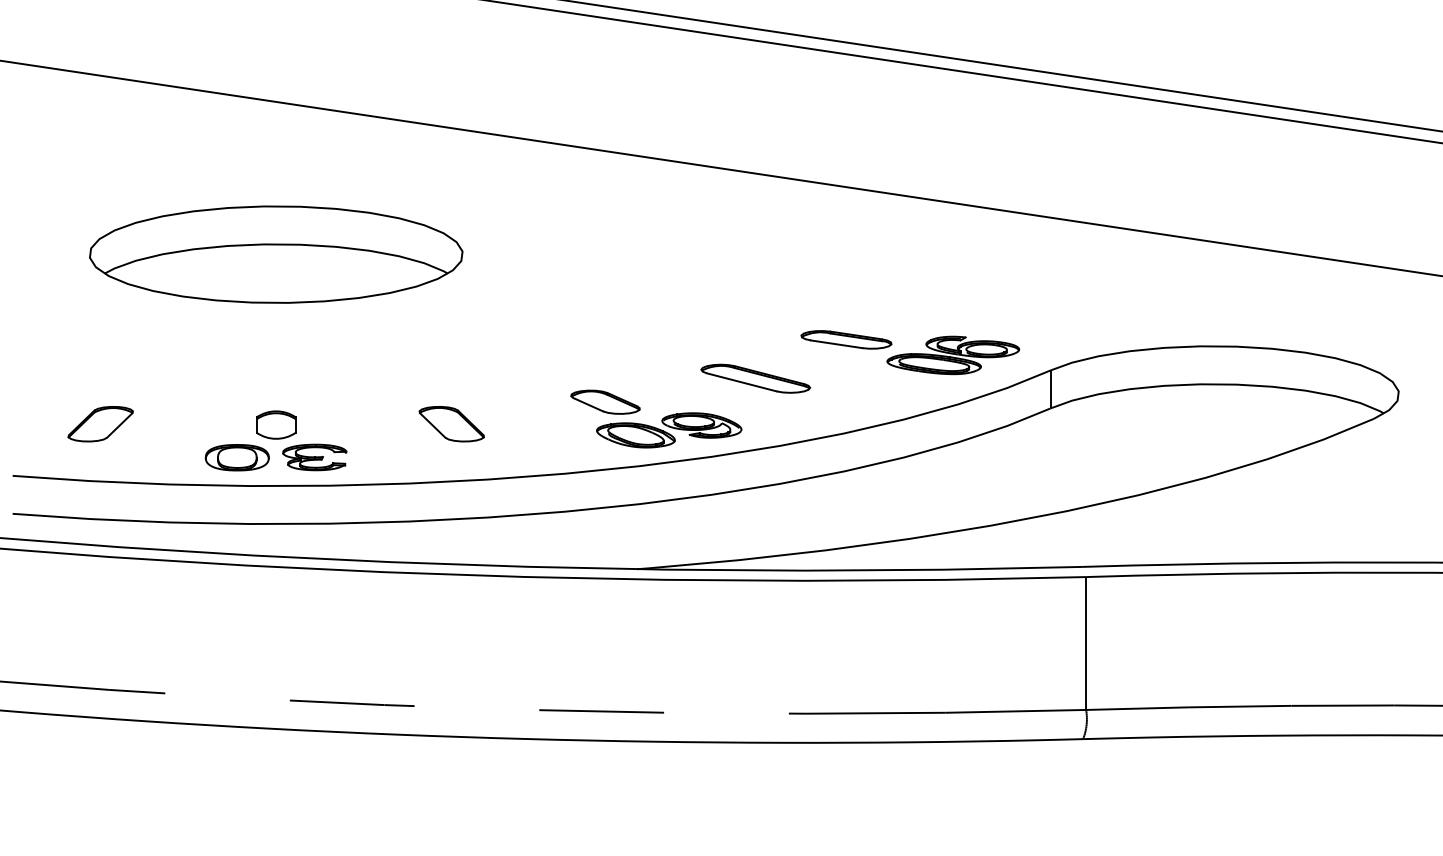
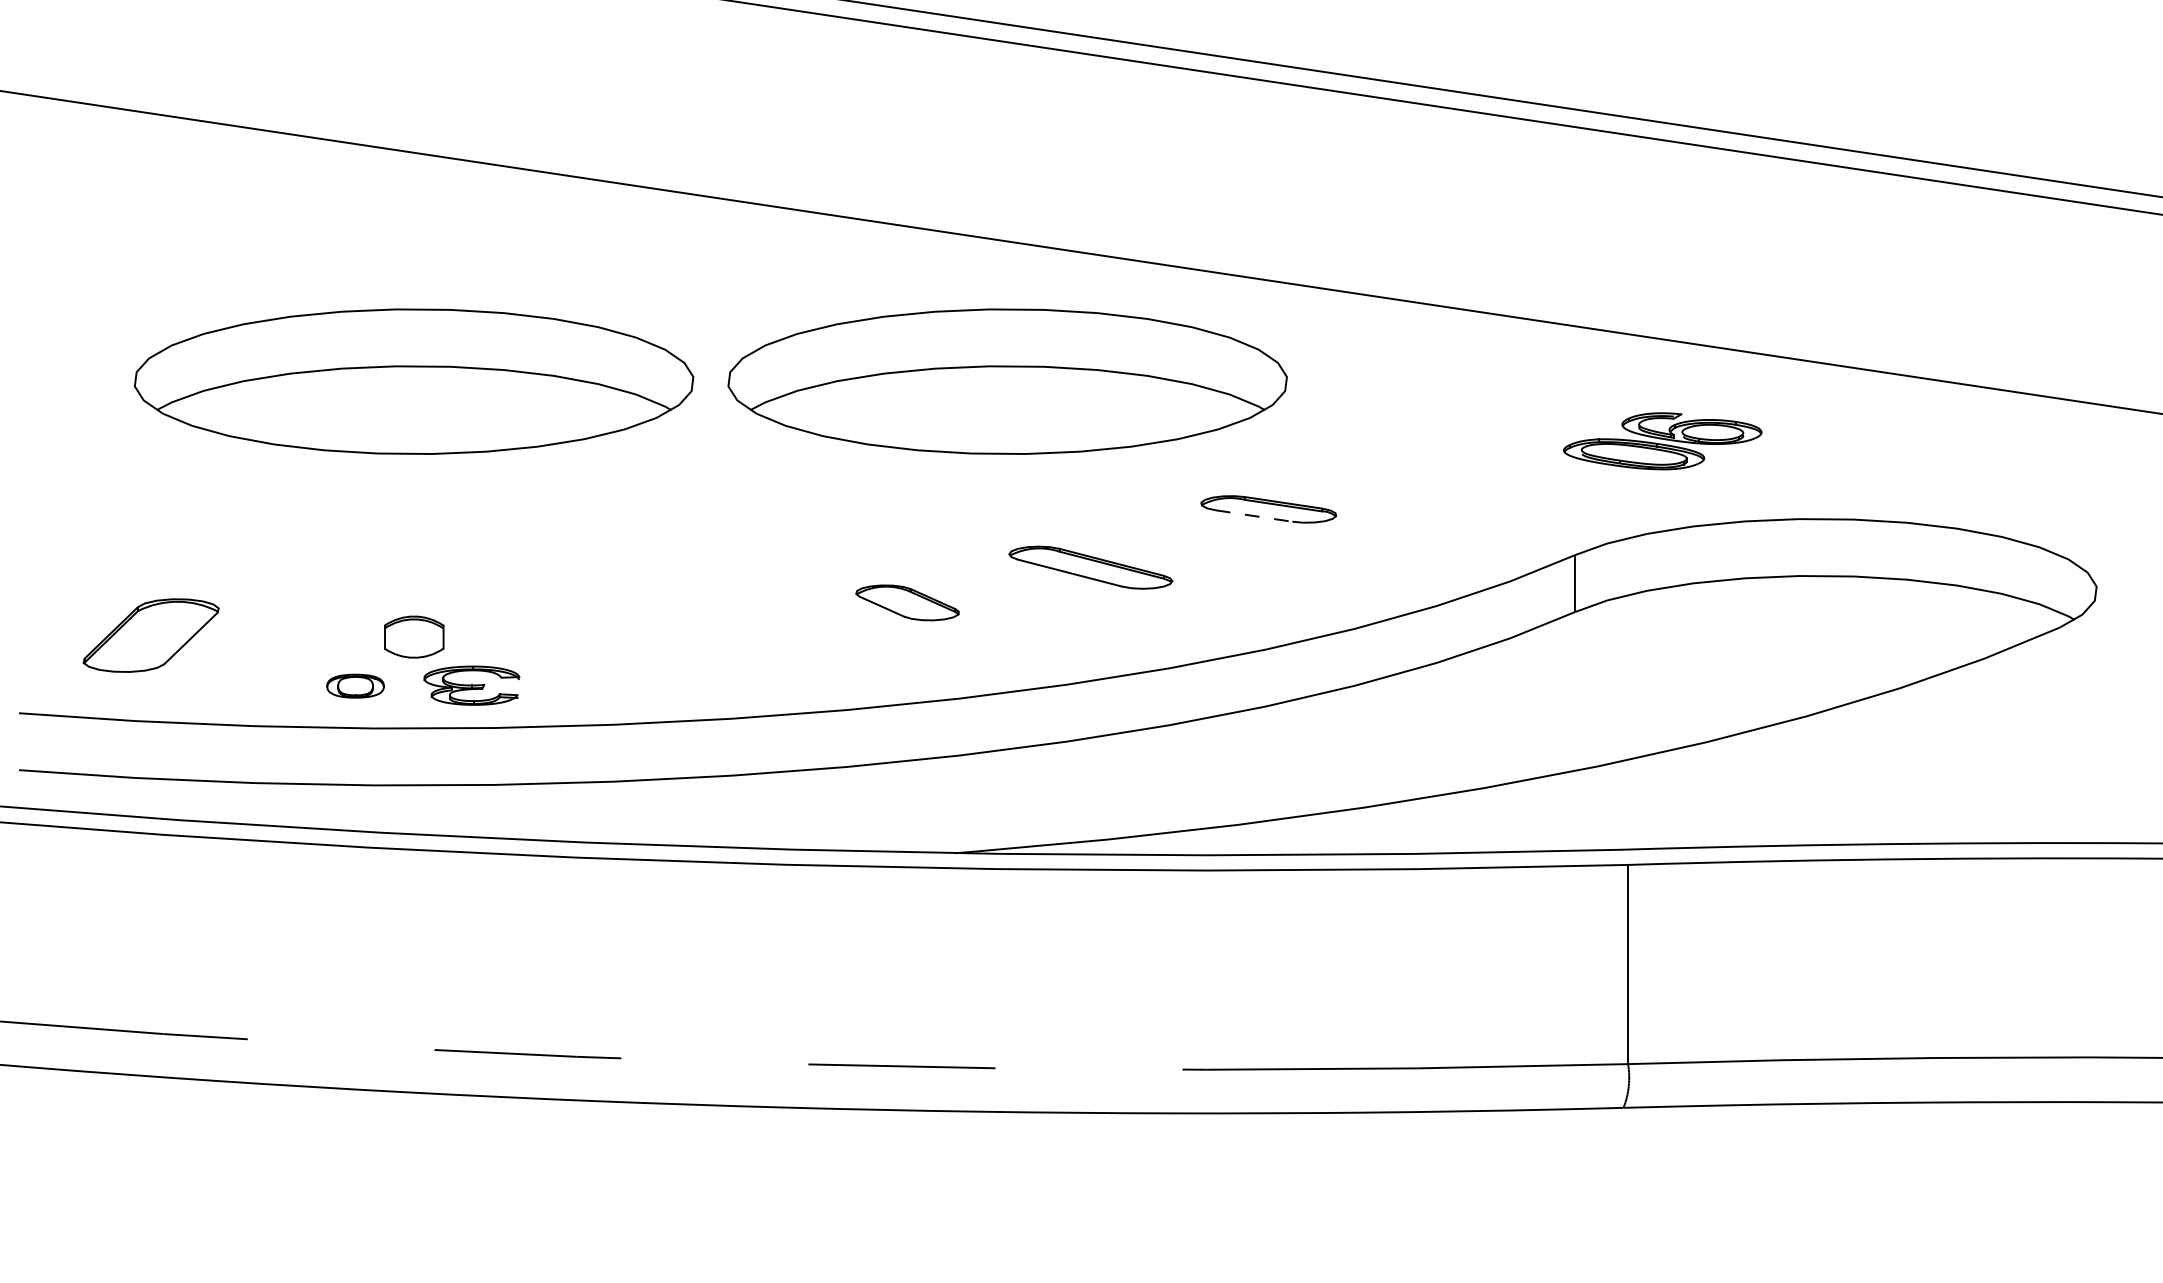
part: (672, 254) -> (1008, 381), added
line: (836, 344) -> (1253, 516), solid -> dashed
part: (953, 355) -> (1663, 441), moved
part: (755, 378) -> (1090, 567), moved
part: (100, 424) -> (150, 636), size x1.4
part: (451, 424) -> (676, 636), removed
part: (669, 430) -> (1003, 645), removed
part: (236, 457) -> (354, 685), size x0.6

